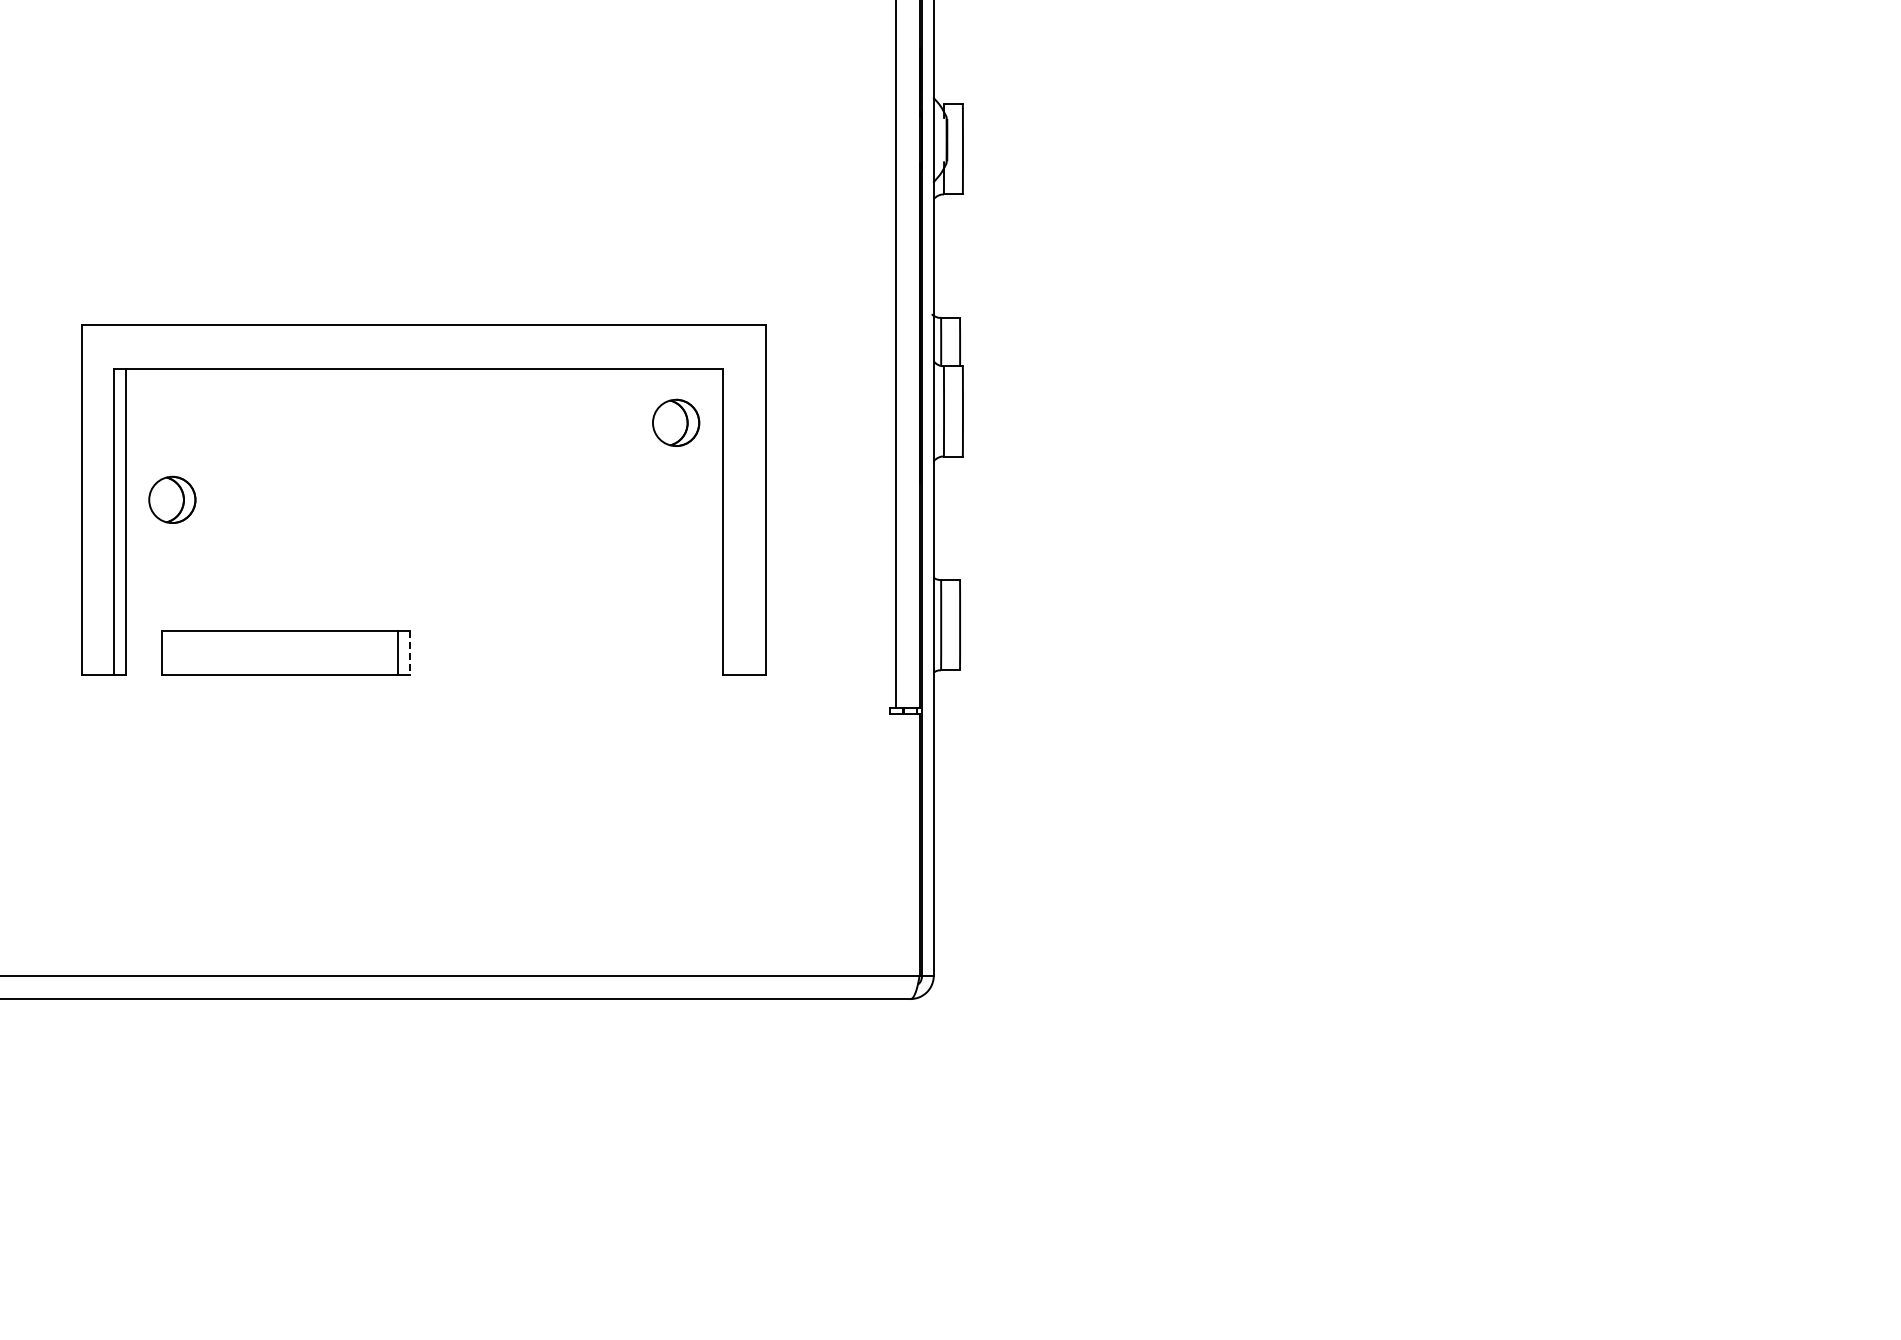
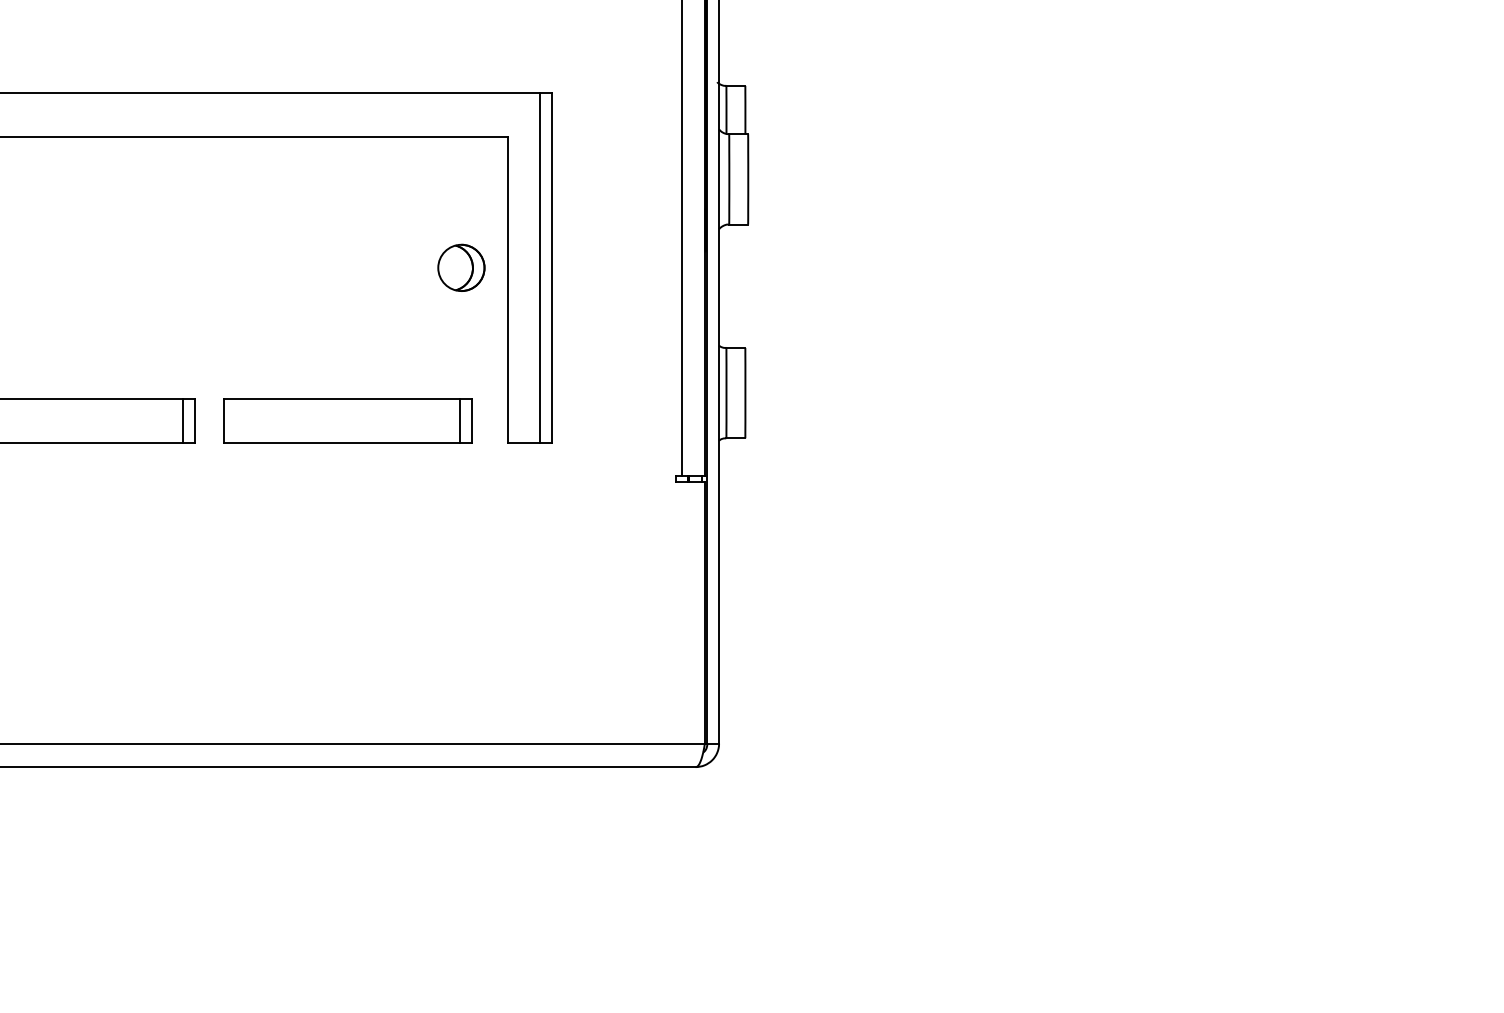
part: (676, 422) -> (461, 267), moved
line: (754, 499) -> (539, 267), added
line: (409, 652) -> (194, 420), dashed -> solid
part: (562, 652) -> (347, 420), added

